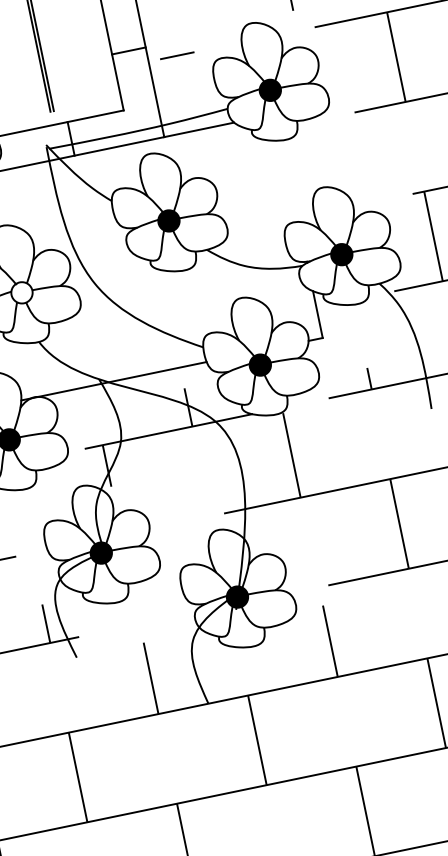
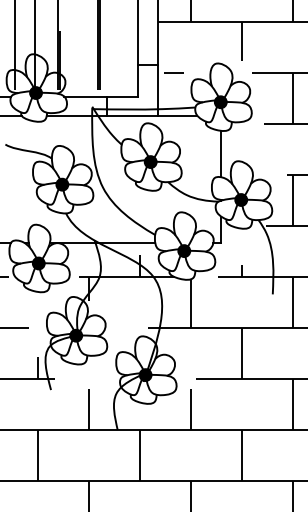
line: (290, 180) -> (221, 153), added
fill: (22, 292) -> (62, 184), added

